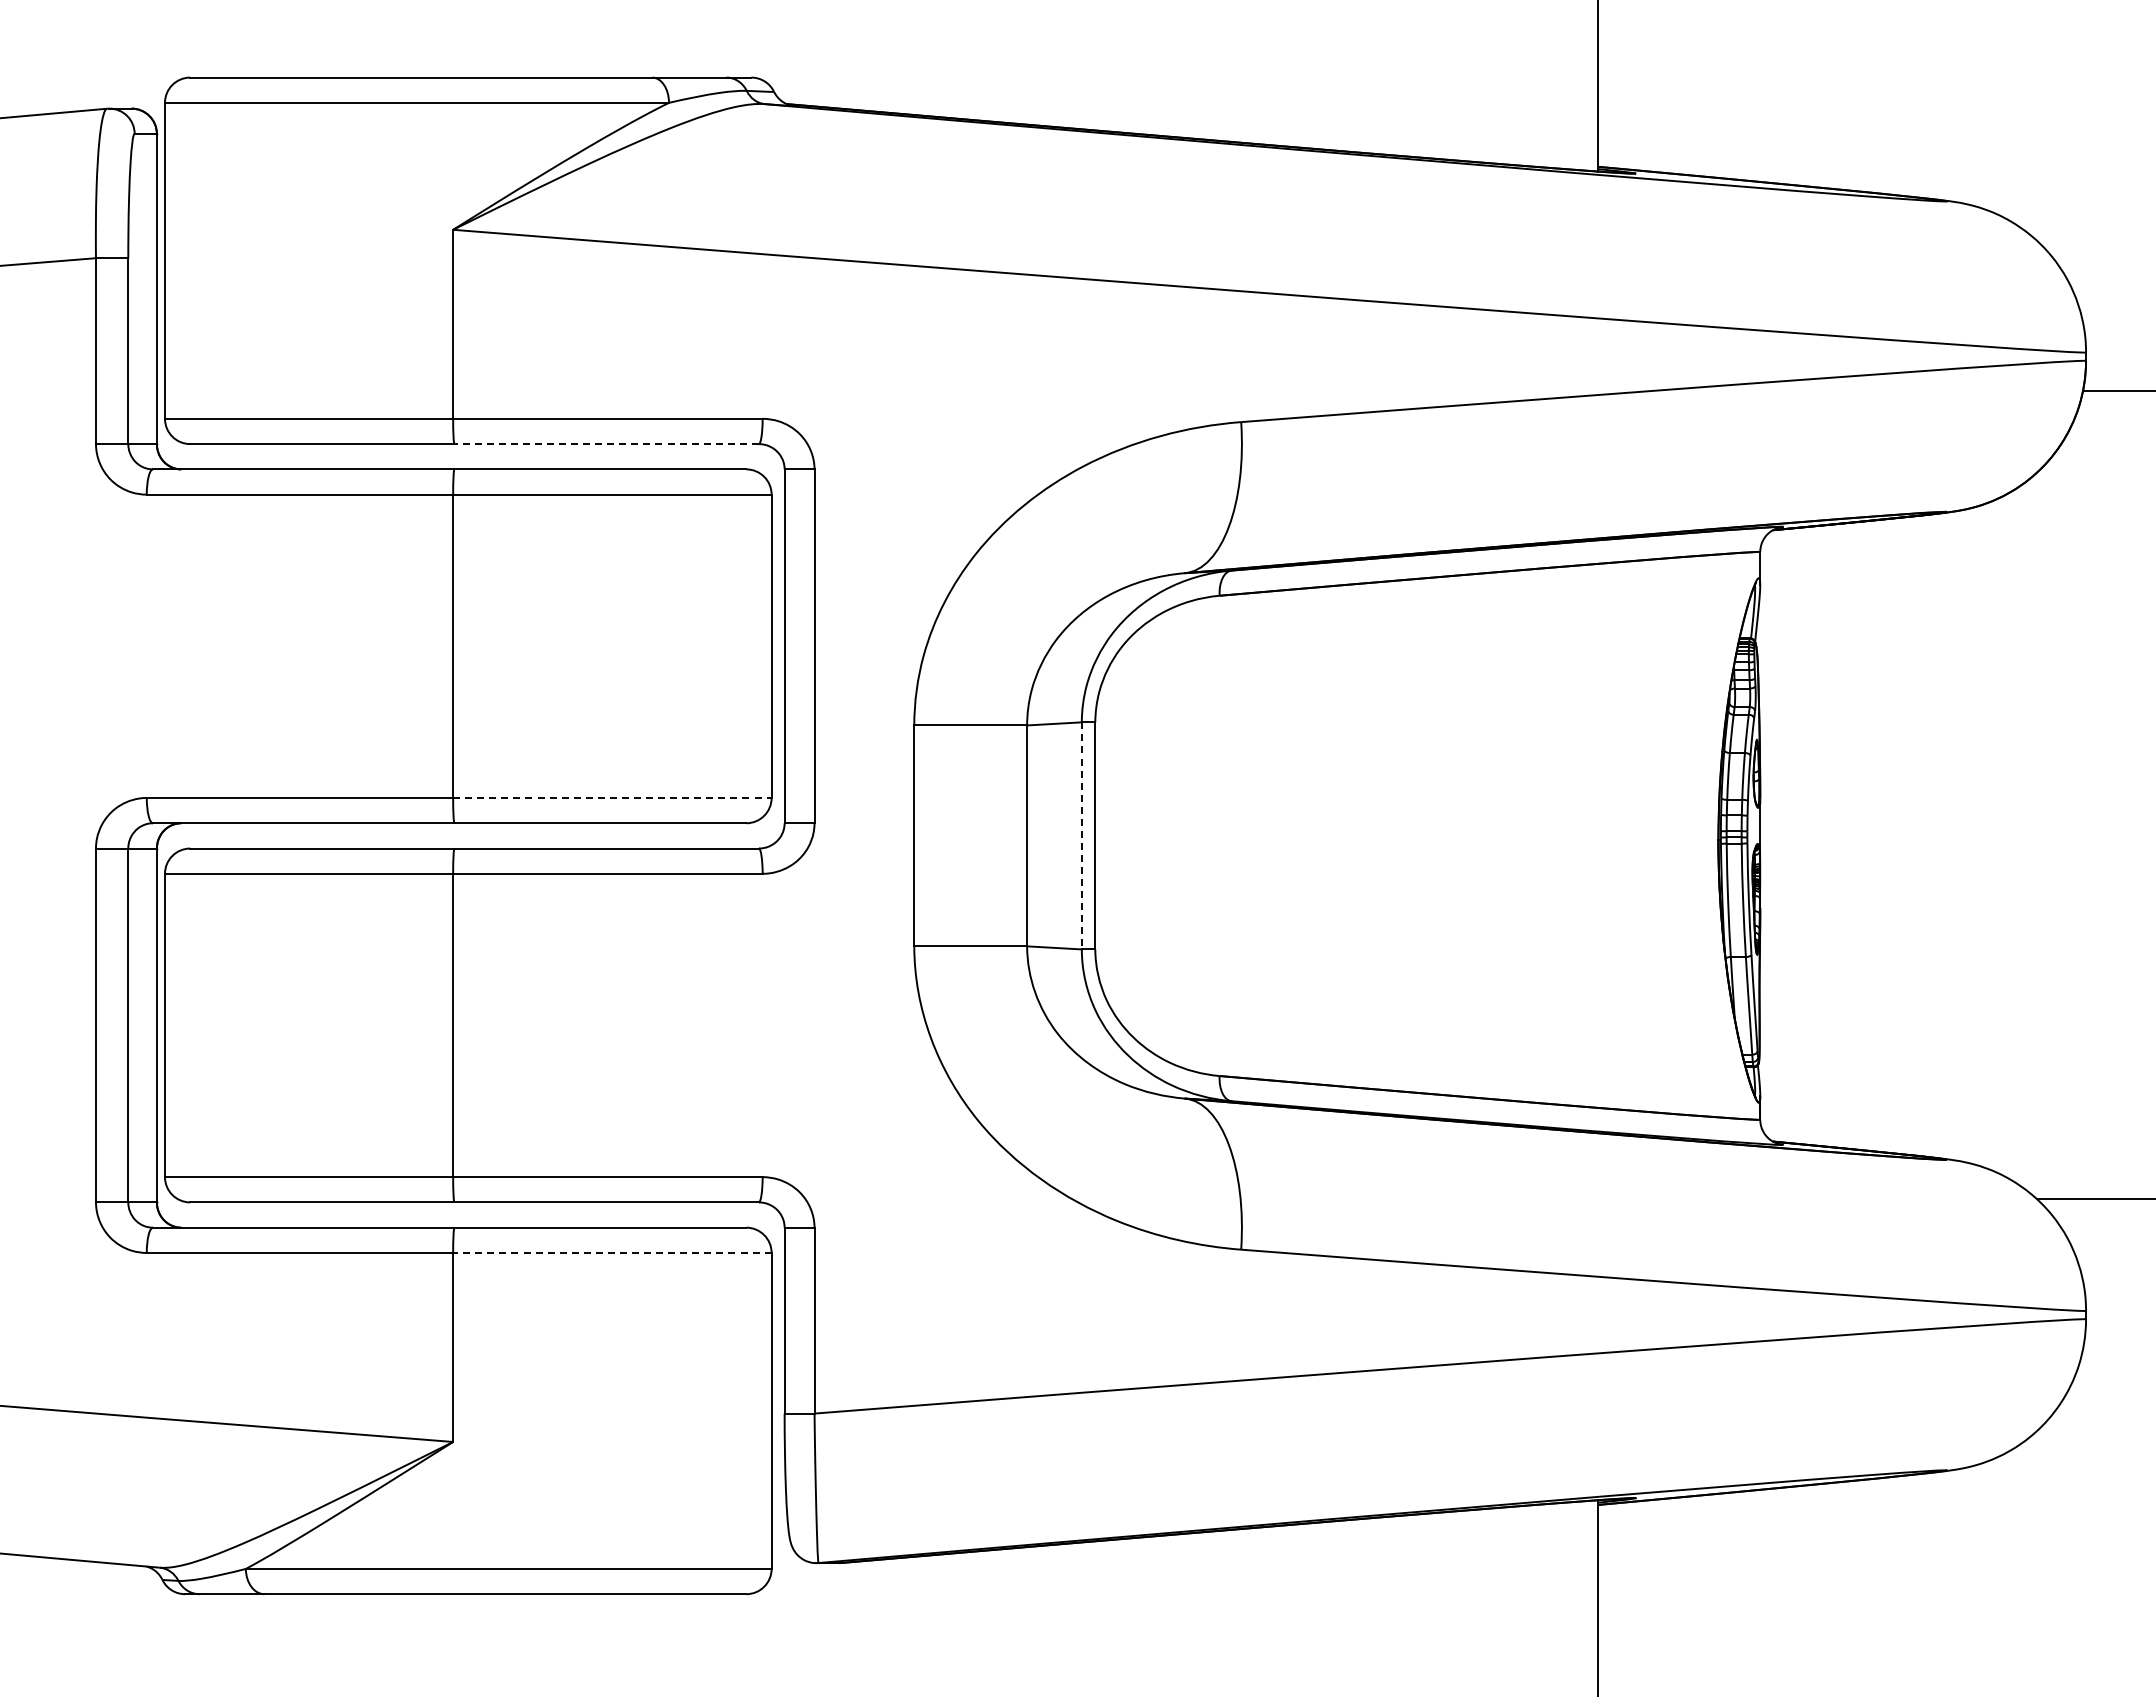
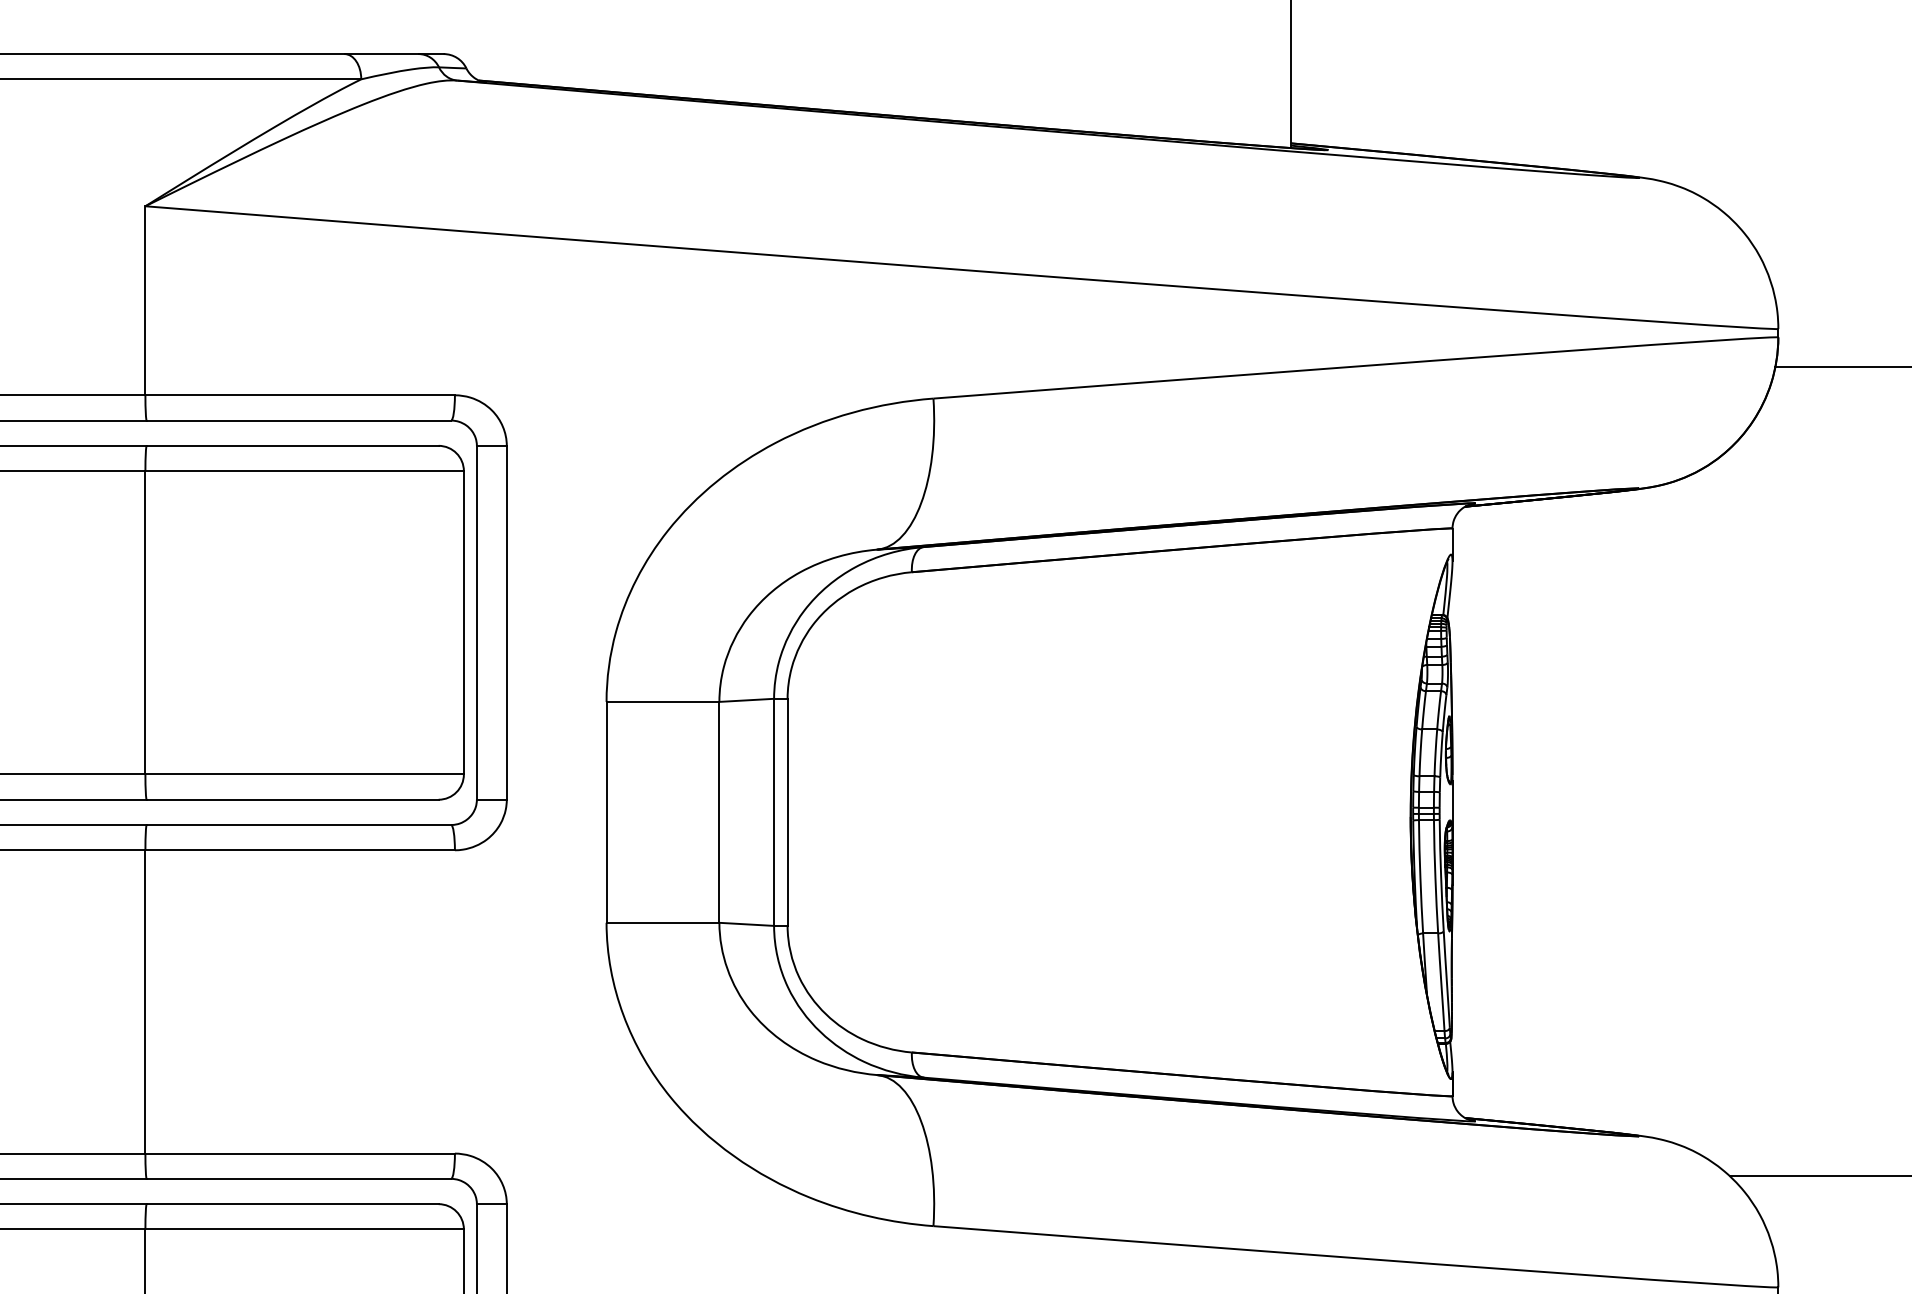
line: (606, 444) -> (298, 420), dashed -> solid
line: (612, 797) -> (304, 773), dashed -> solid
line: (1081, 835) -> (773, 811), dashed -> solid
line: (611, 1252) -> (303, 1228), dashed -> solid

